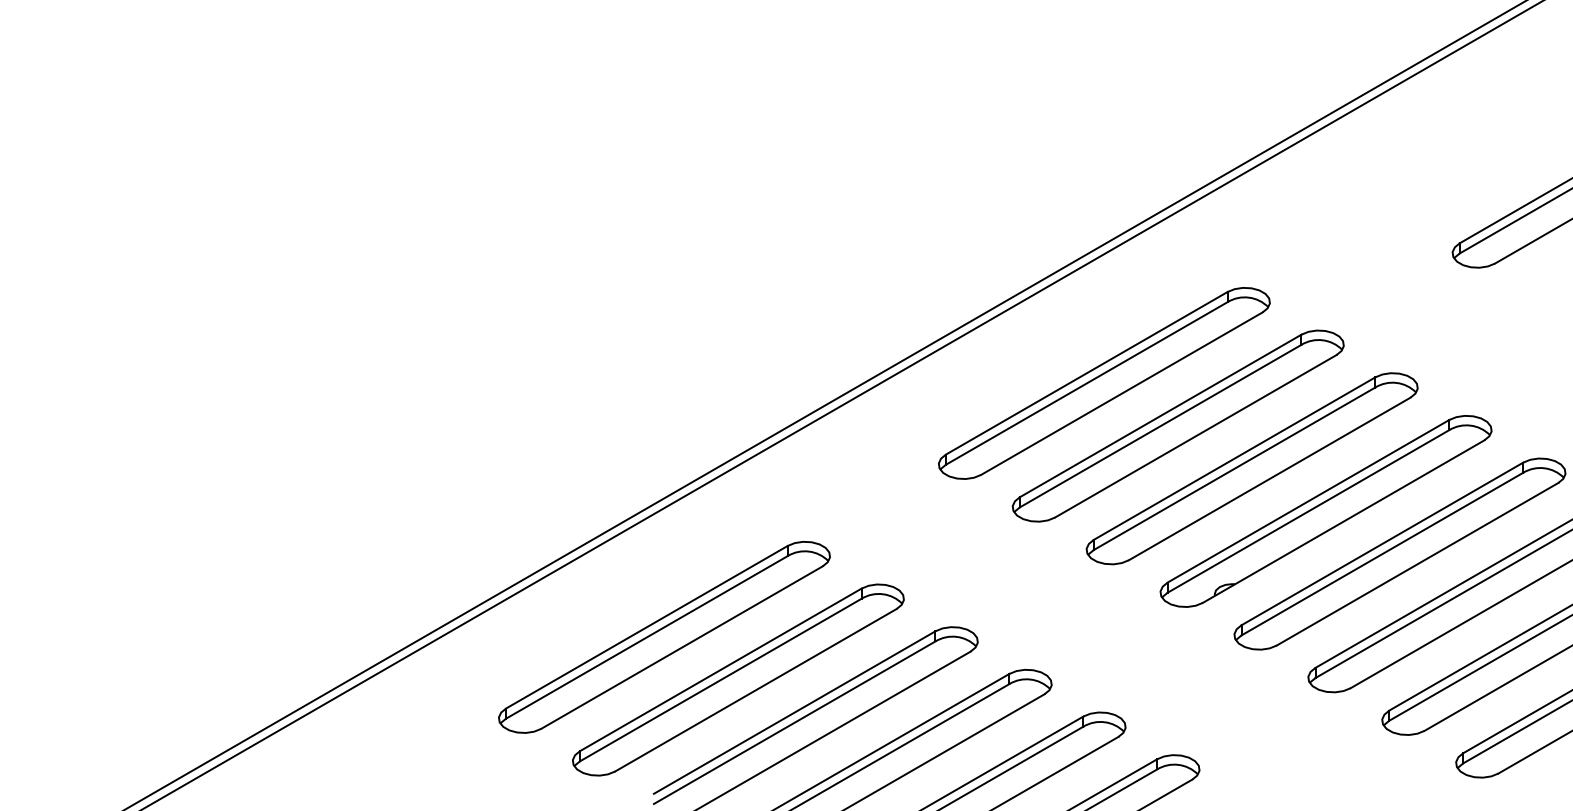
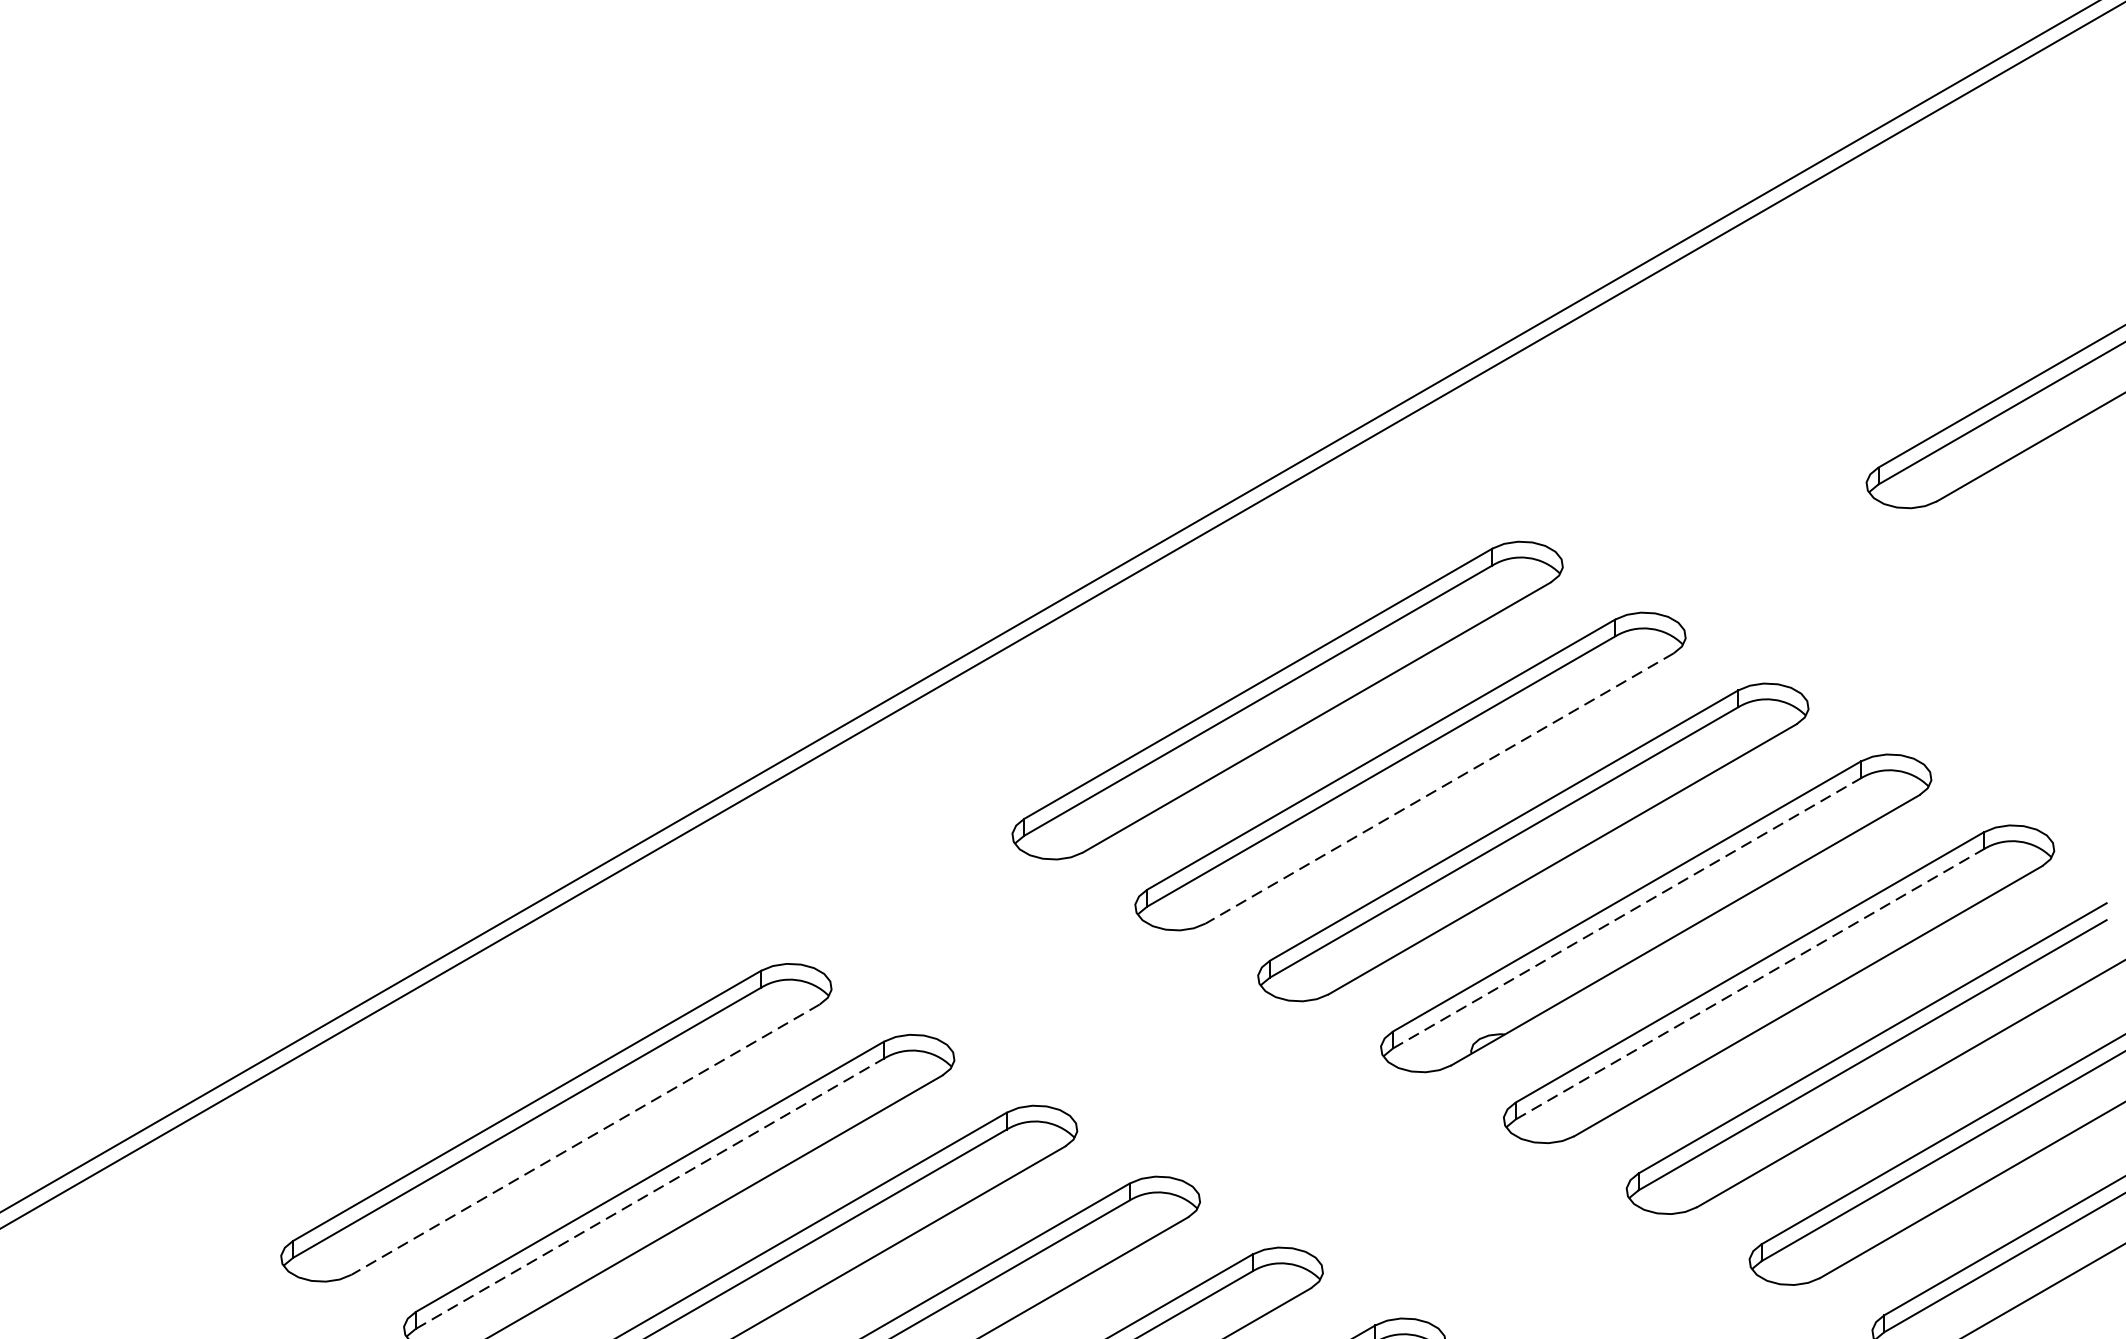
line: (1195, 436) -> (1439, 788), solid -> dashed
line: (1308, 511) -> (1626, 913), solid -> dashed
line: (1382, 554) -> (1750, 984), solid -> dashed
line: (682, 647) -> (586, 1139), solid -> dashed
line: (720, 680) -> (649, 1194), solid -> dashed

